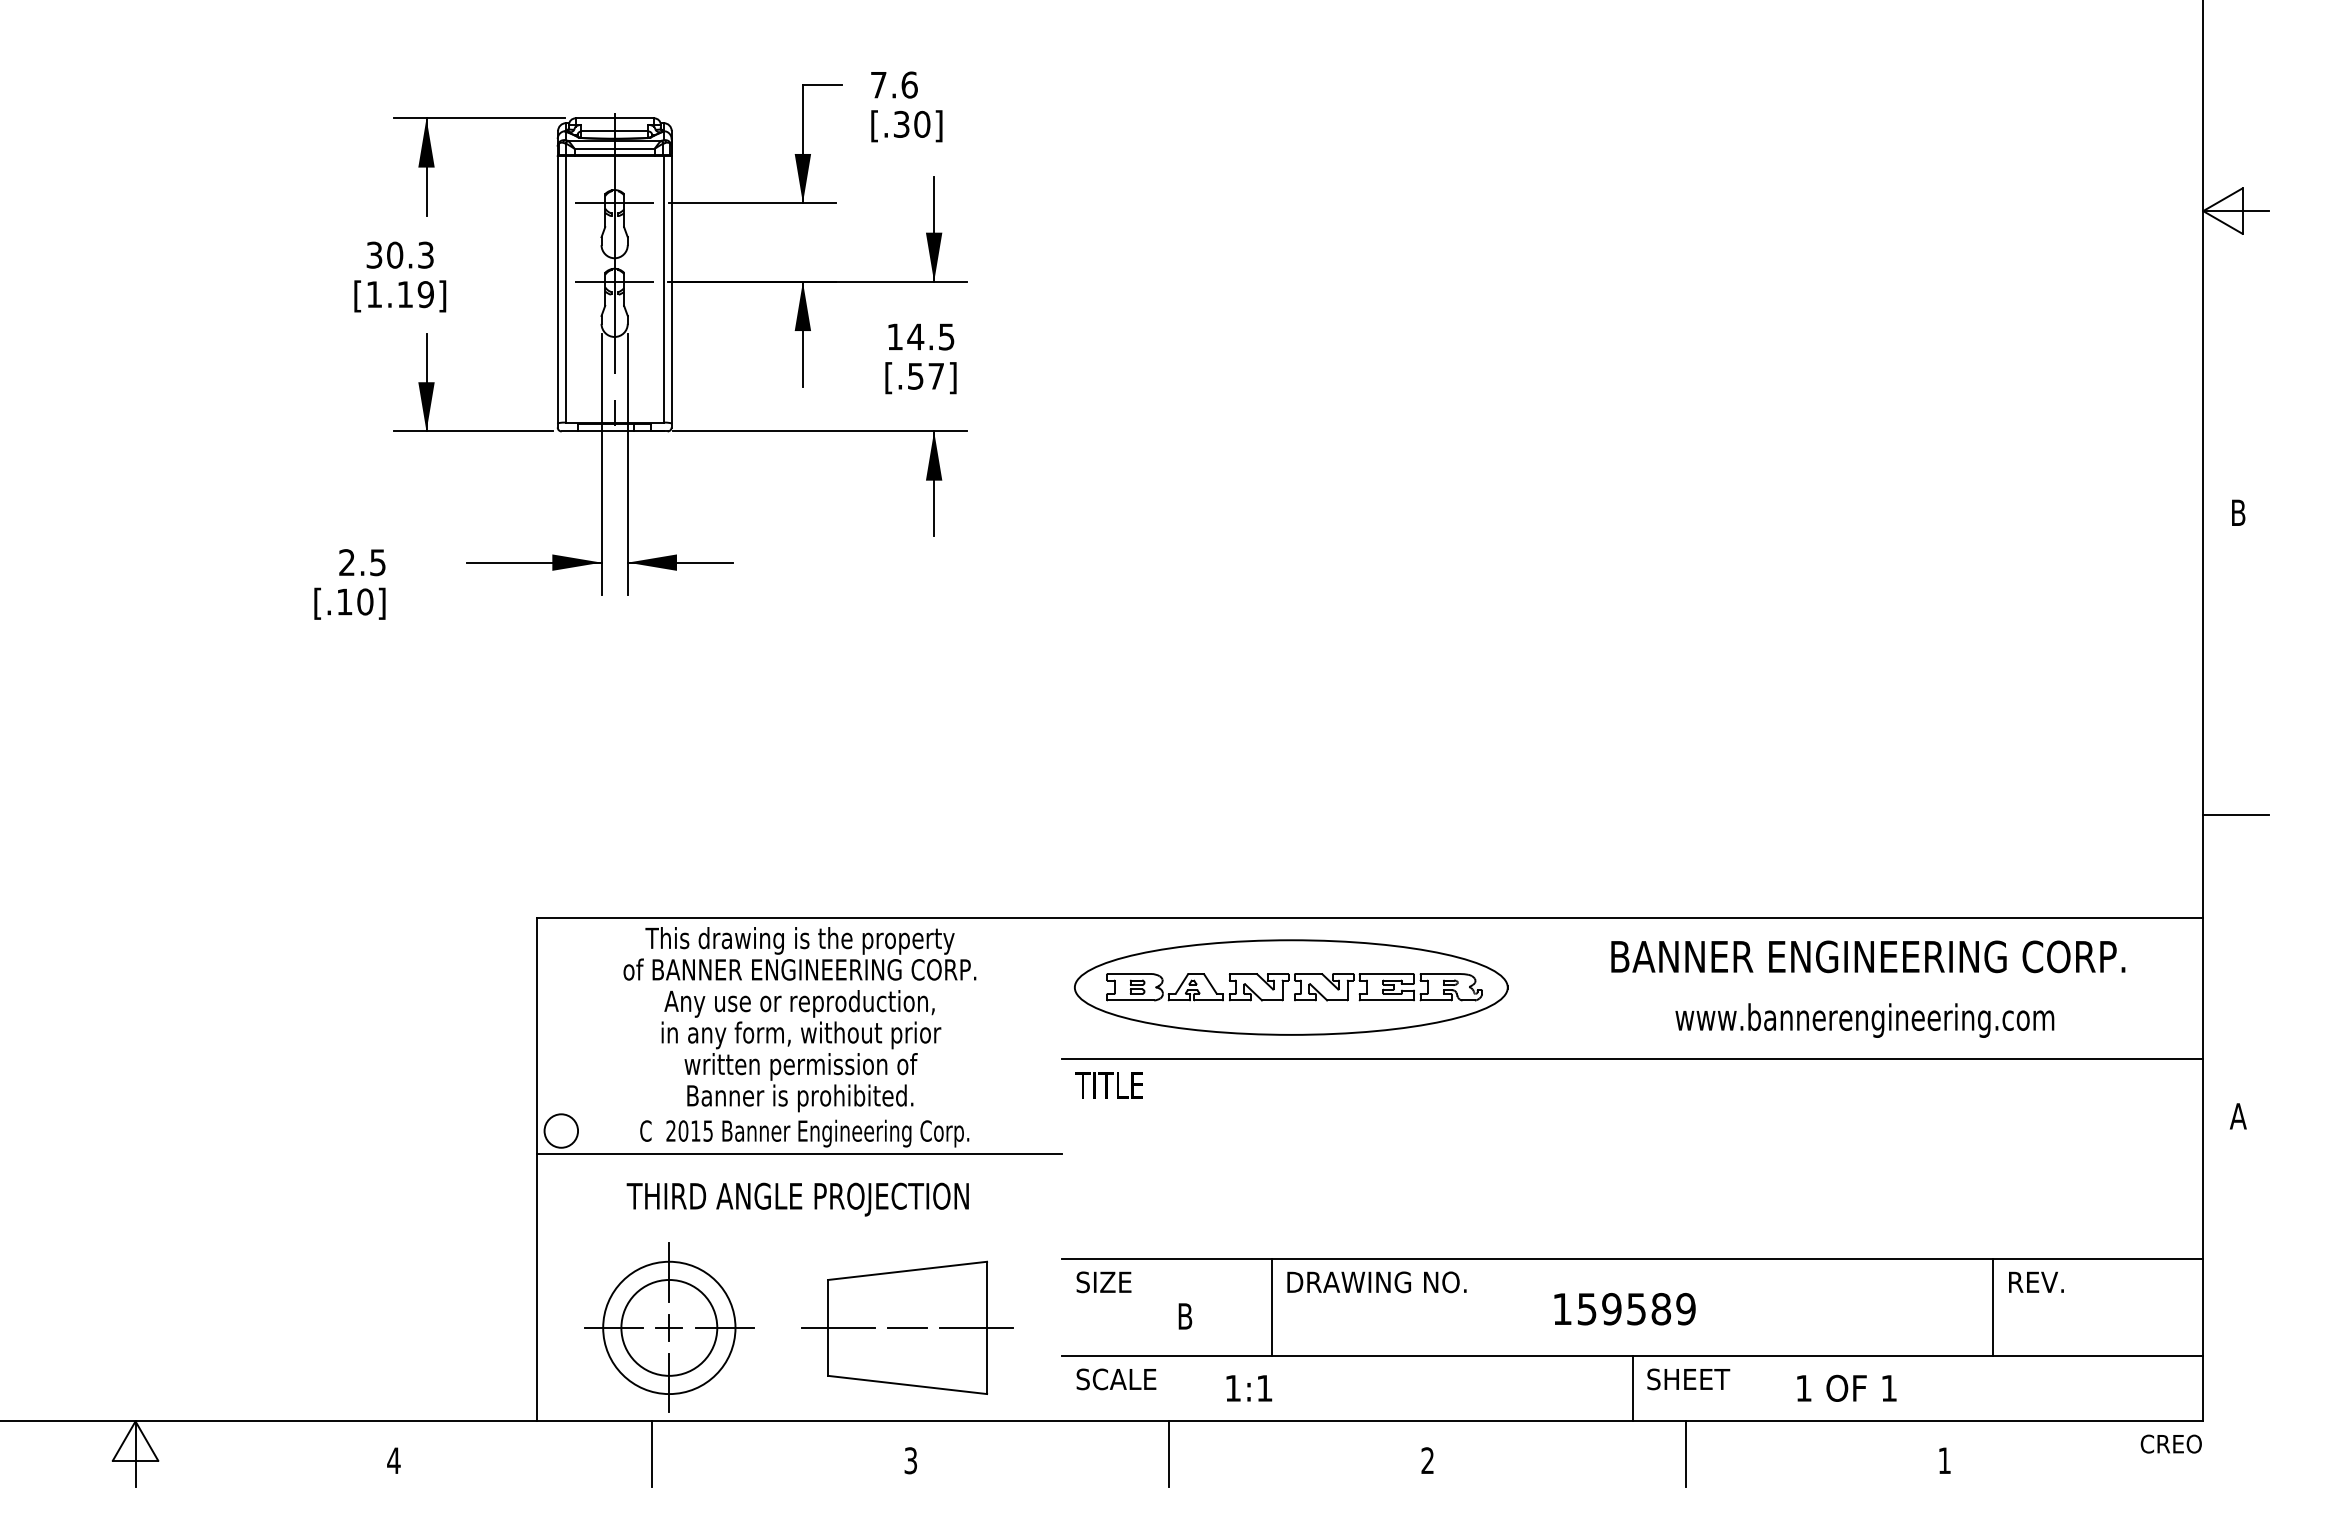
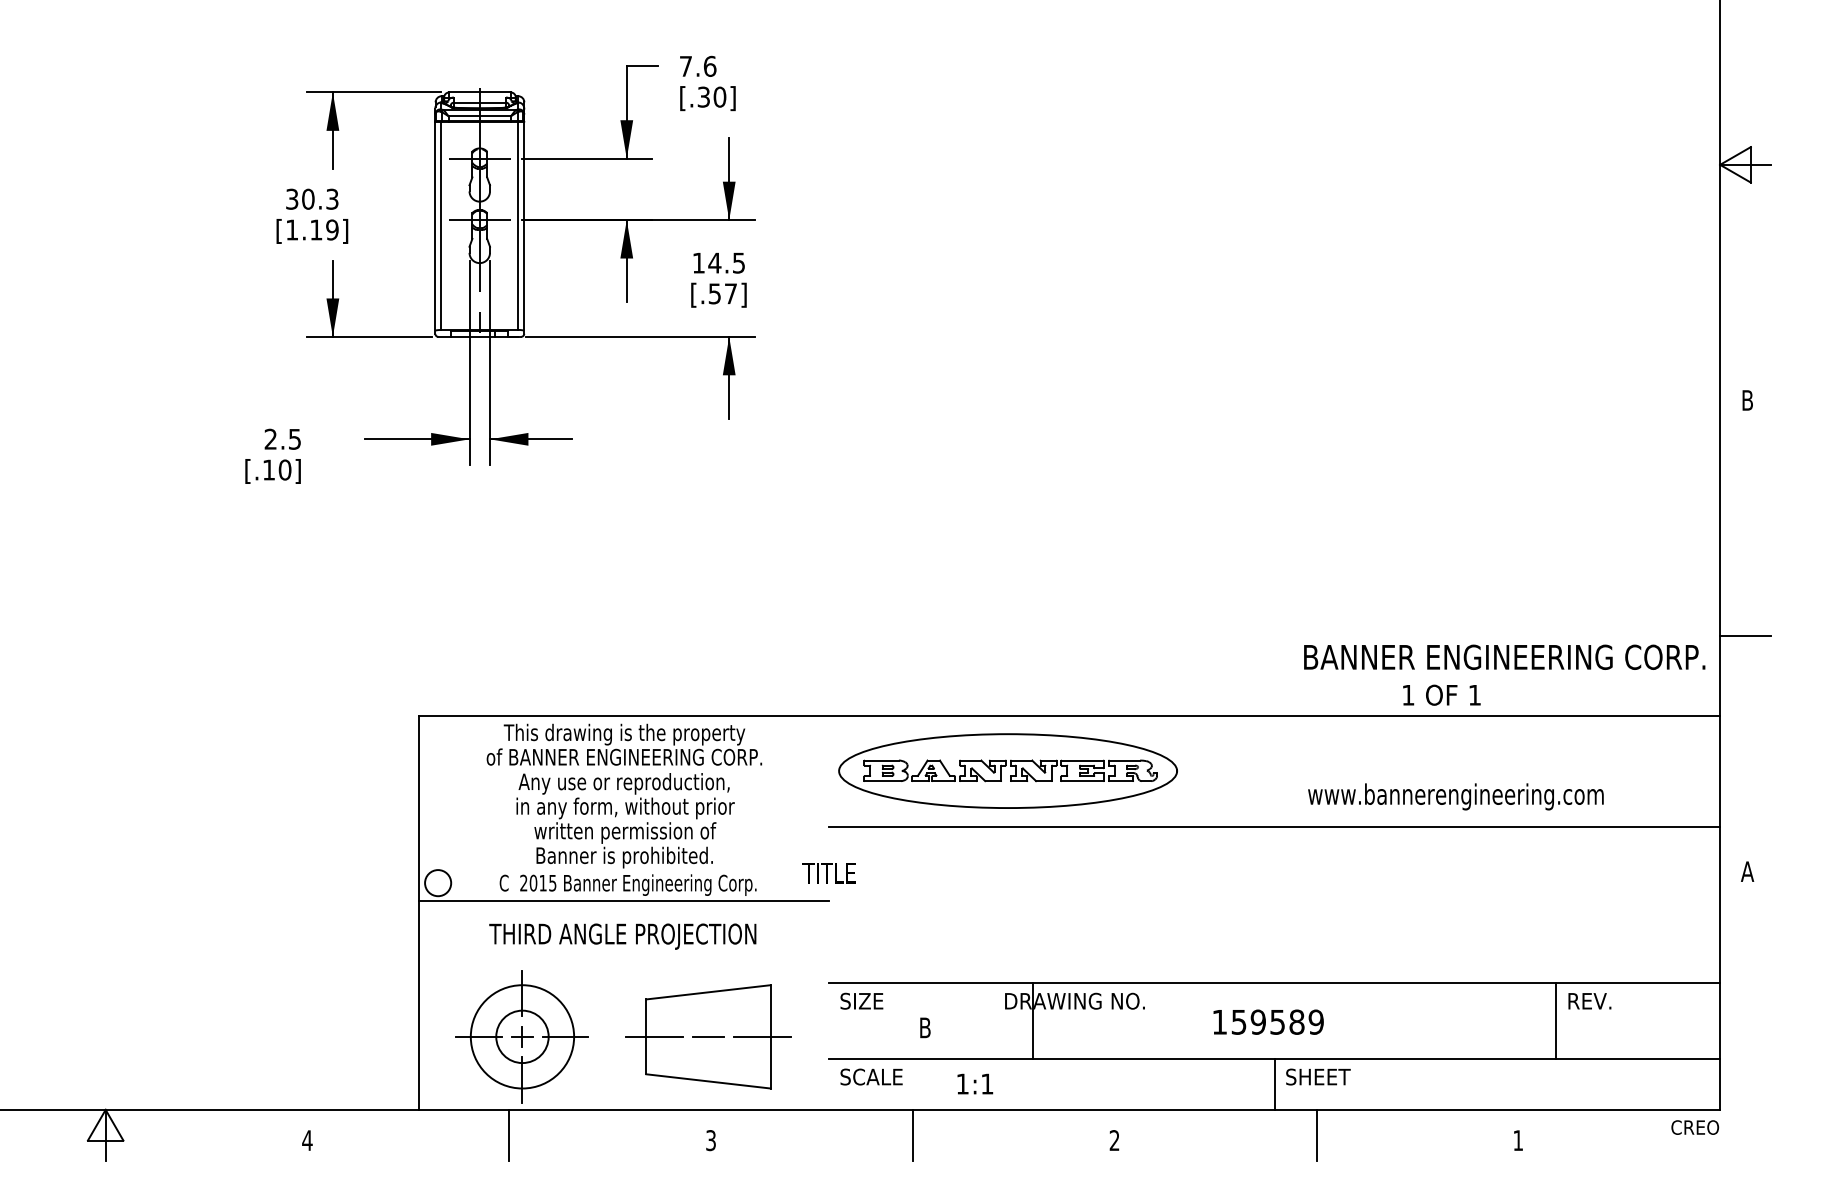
text: (1868, 956) -> (1504, 657), moved
text: (1108, 1085) -> (828, 873), moved
line: (1271, 1306) -> (1032, 1020), moved
circle: (669, 1327) -> (522, 1036), size x0.7
text: (1846, 1387) -> (1441, 694), moved

